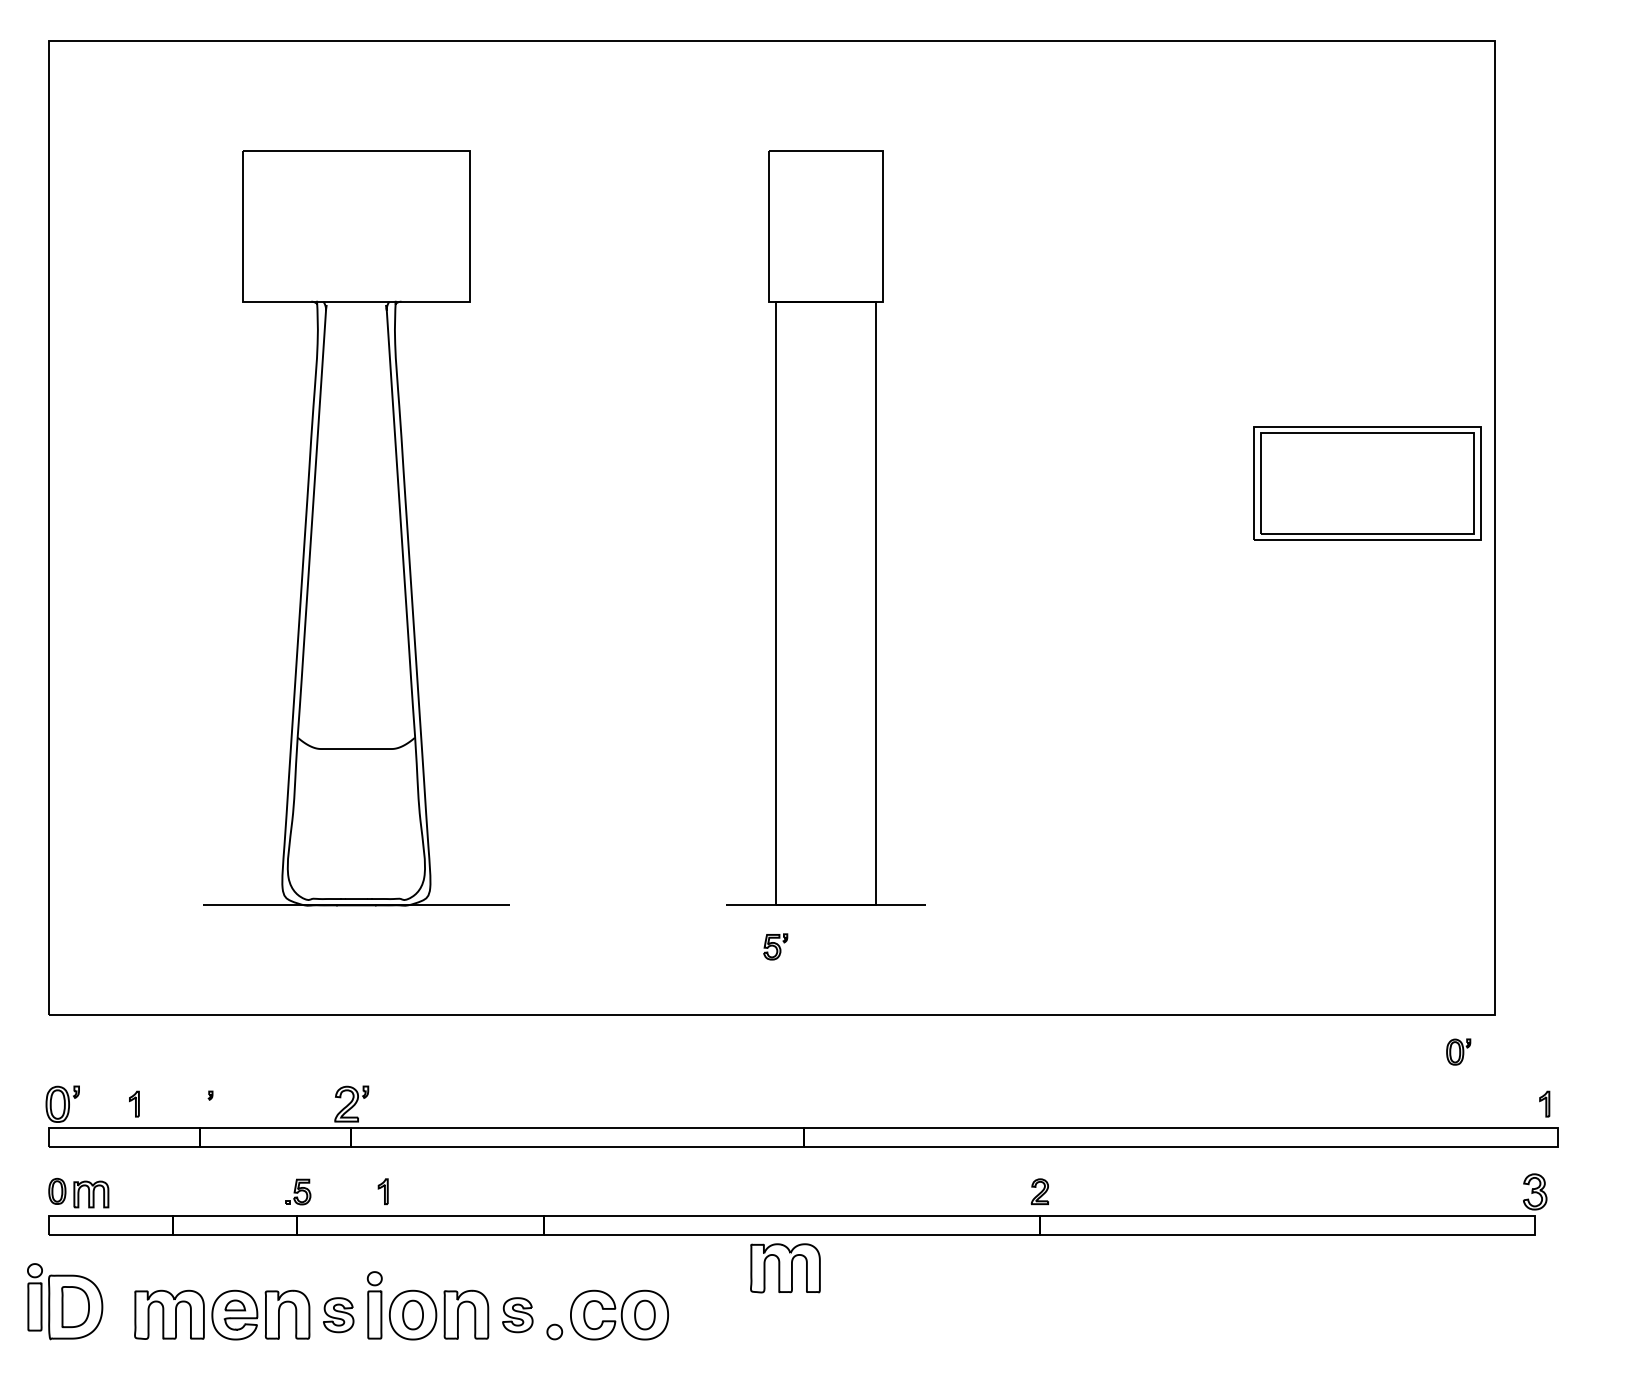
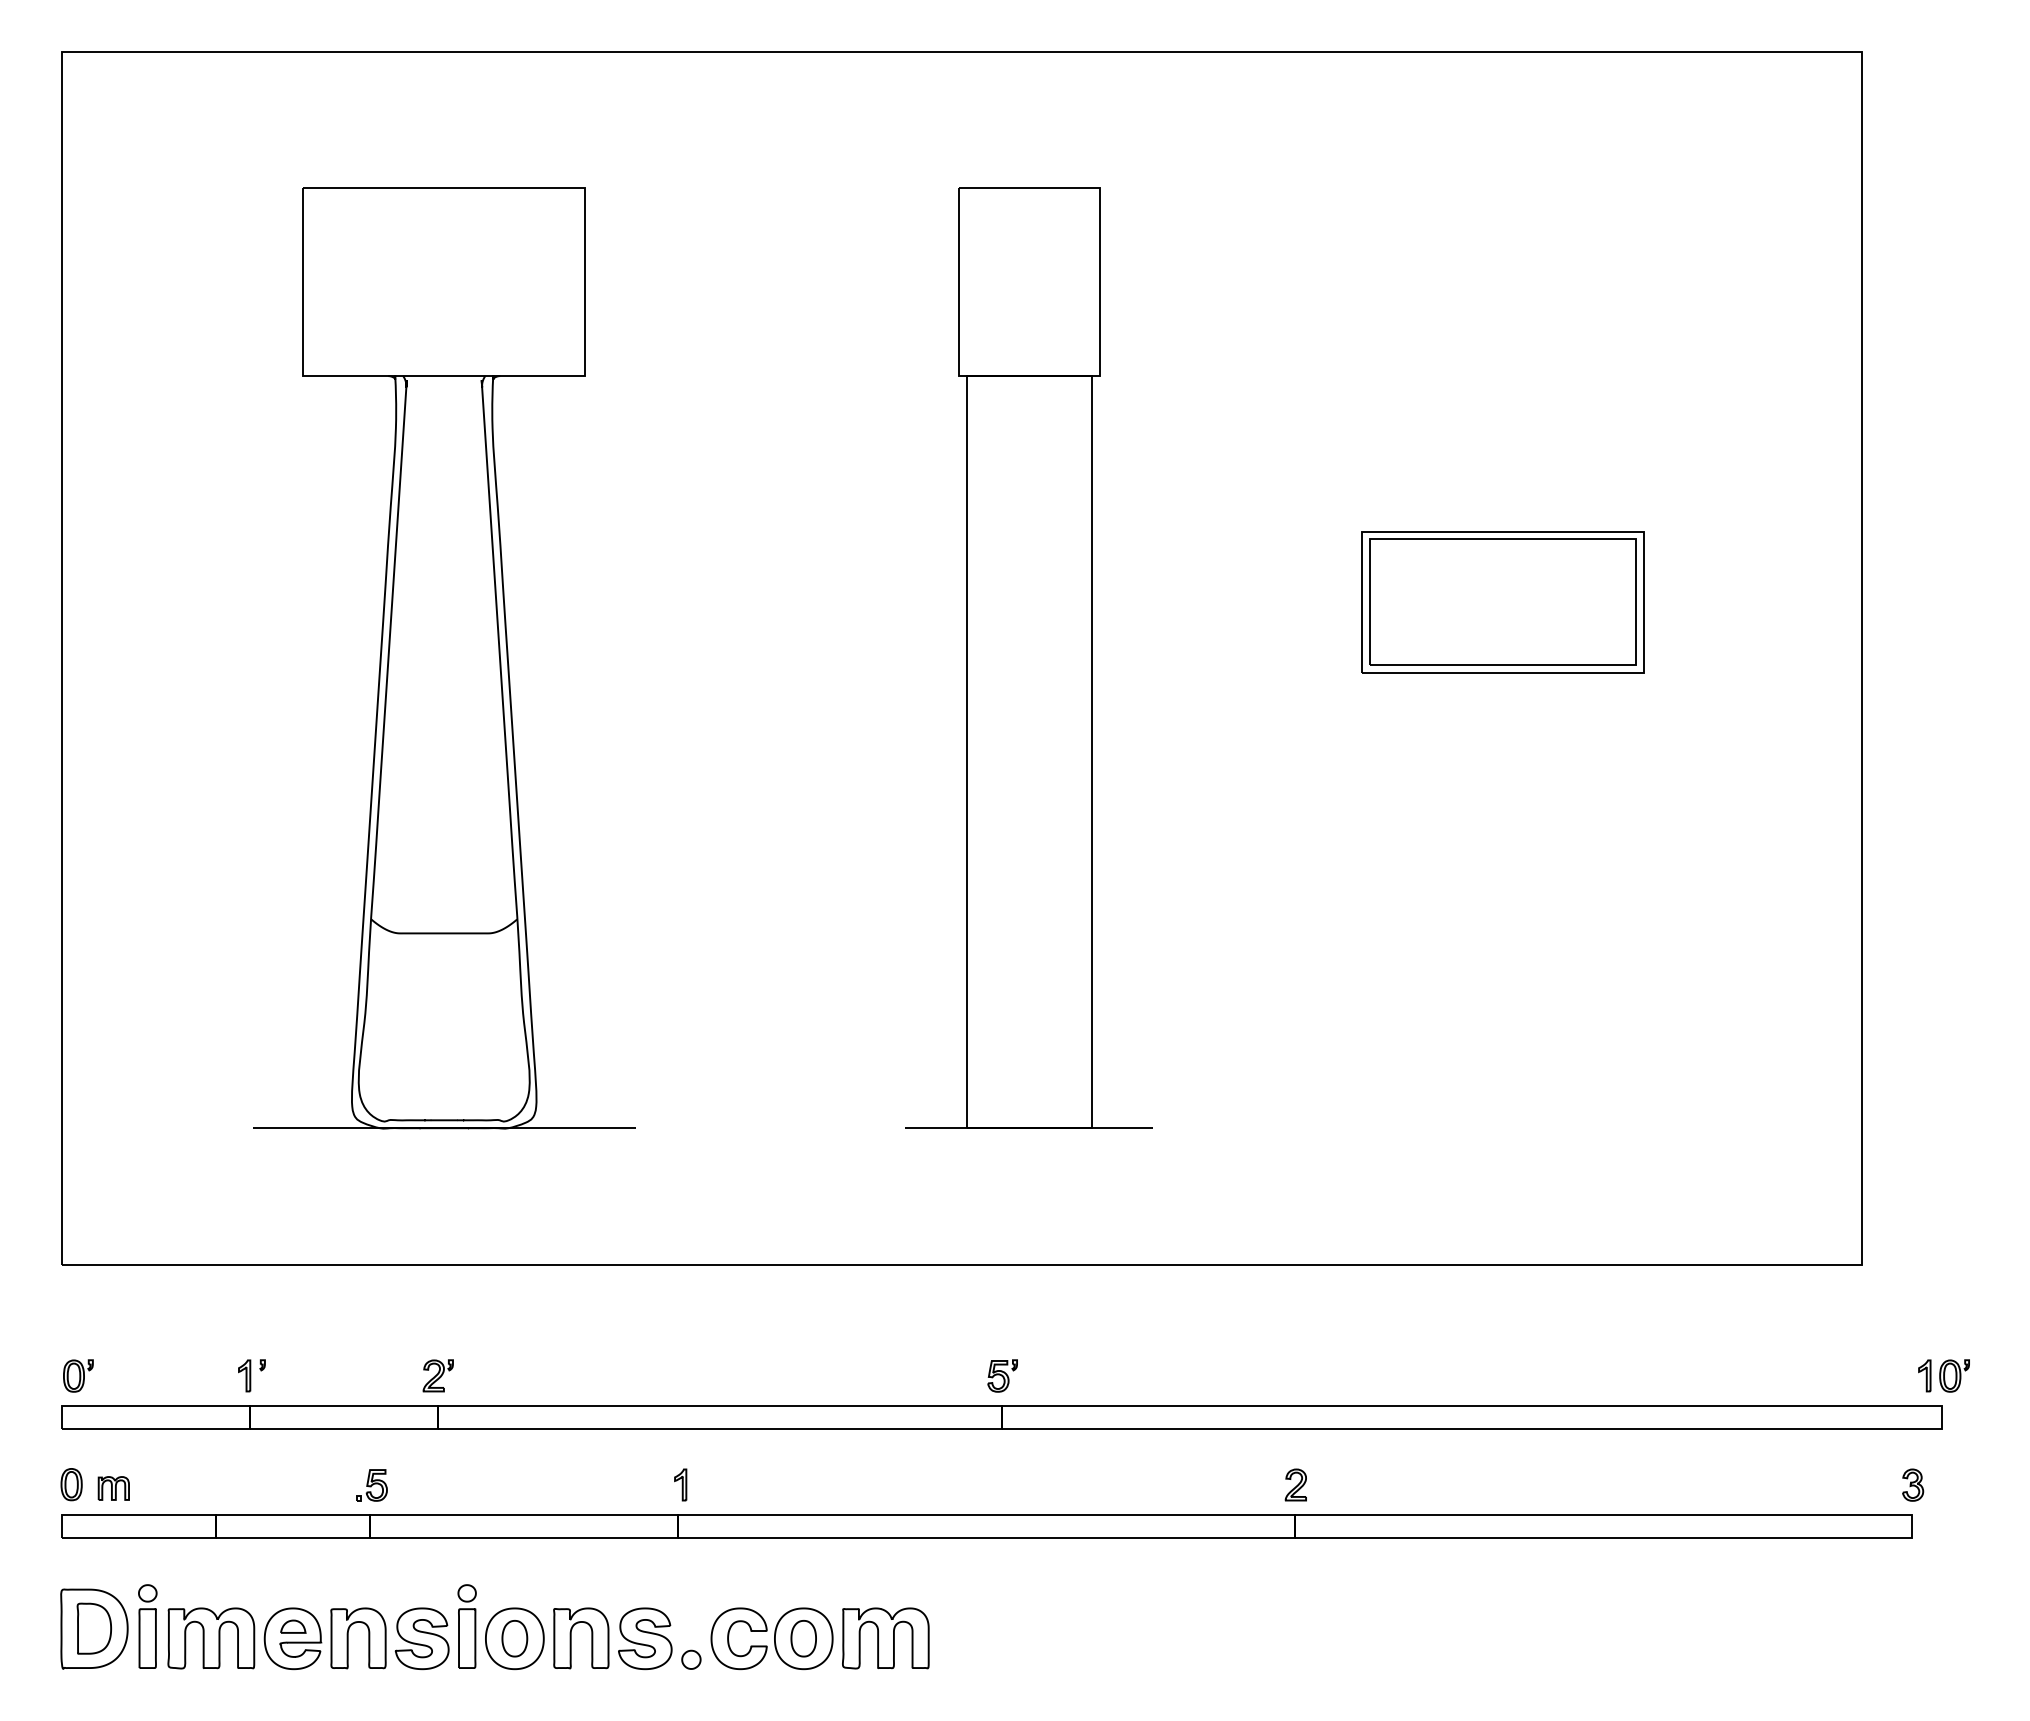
part: (1367, 483) -> (1502, 602), moved
part: (775, 946) -> (1002, 1375), moved
part: (1458, 1051) -> (1954, 1375), moved
part: (62, 1103) -> (78, 1375), size x0.71
part: (134, 1103) -> (244, 1375), moved
part: (350, 1103) -> (437, 1375), size x0.71
part: (383, 1191) -> (680, 1484), moved
part: (1535, 1191) -> (1913, 1484), size x0.71
part: (90, 1194) -> (113, 1488), size x0.71
part: (785, 1268) -> (885, 1638), moved
part: (34, 1297) -> (147, 1626), moved
part: (338, 1314) -> (421, 1638), size x1.43
part: (517, 1314) -> (645, 1638), size x1.43

